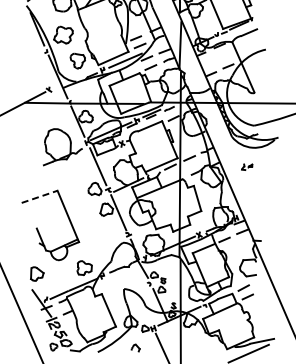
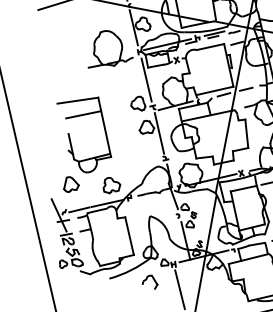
line: (39, 196) -> (77, 100), dashed -> solid
line: (47, 208) -> (84, 114), added
part: (37, 273) -> (72, 184), moved
part: (135, 347) -> (150, 281), size x1.67

